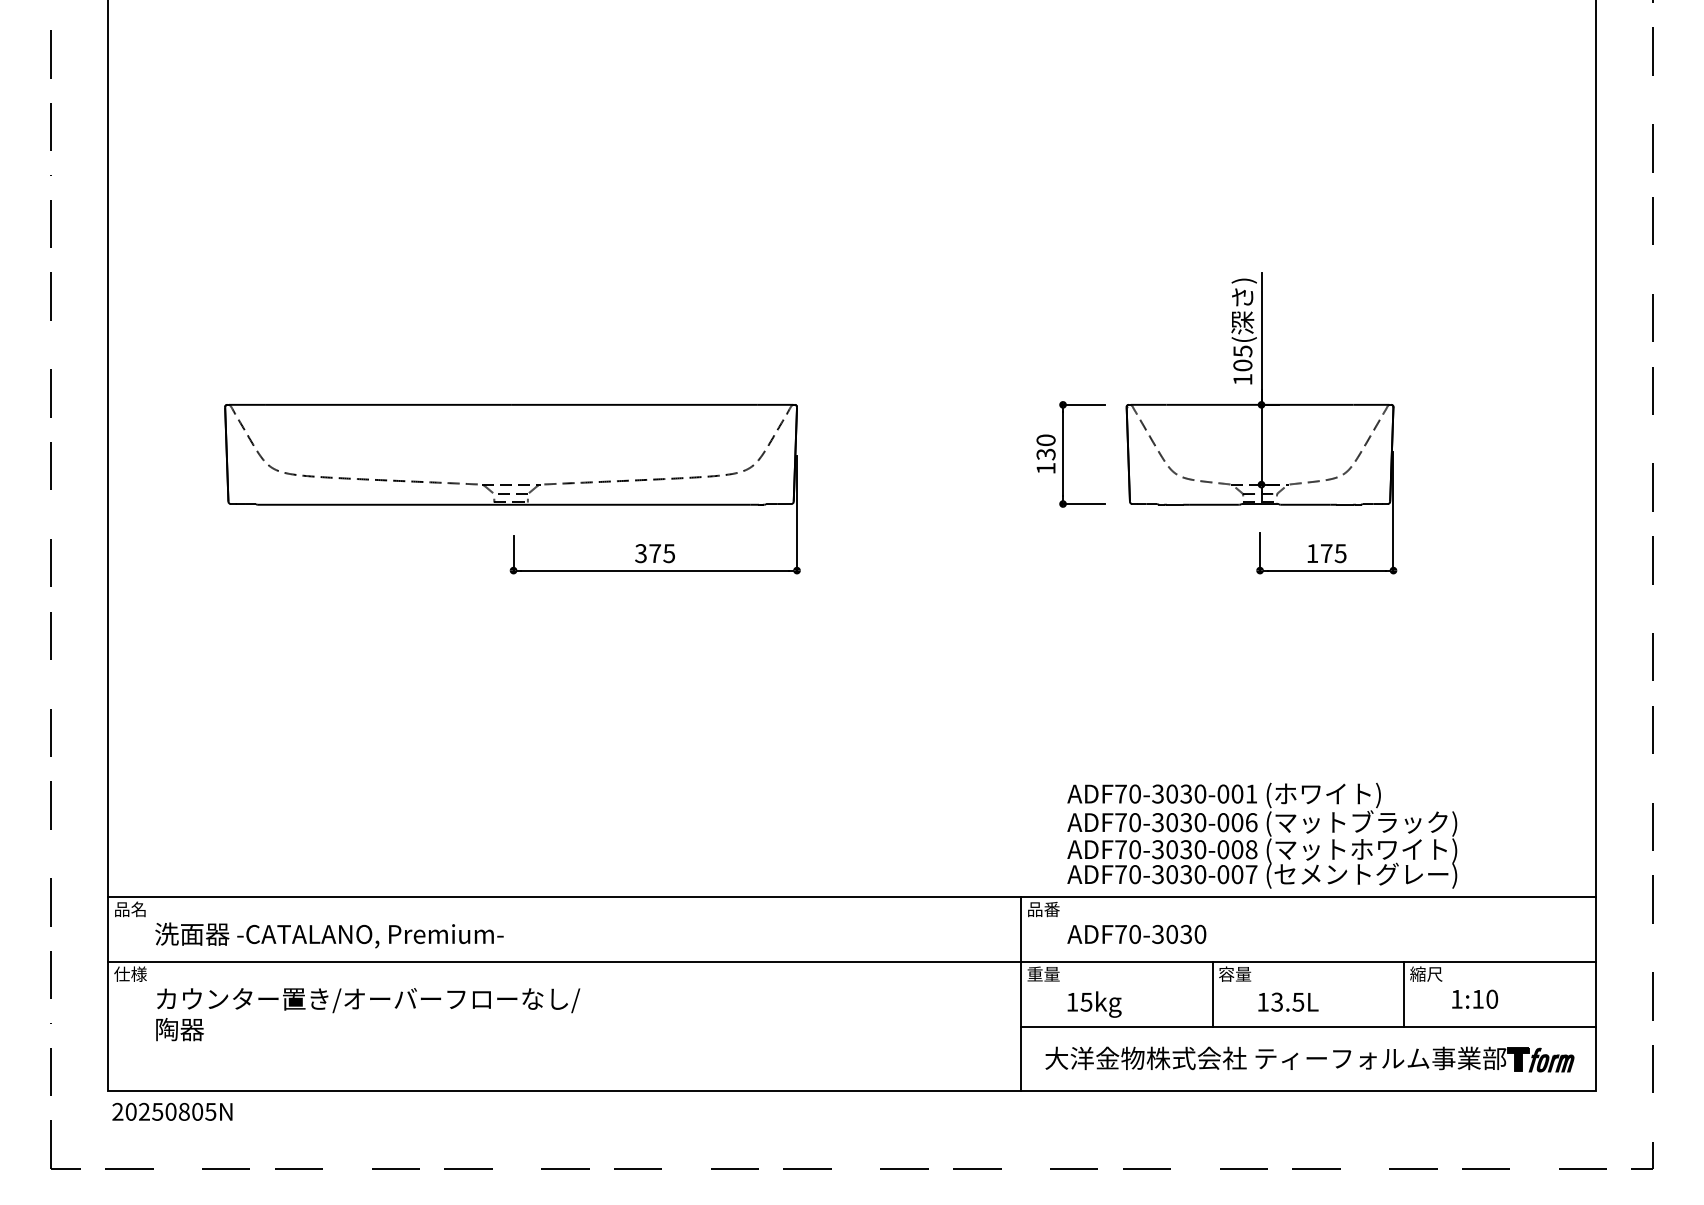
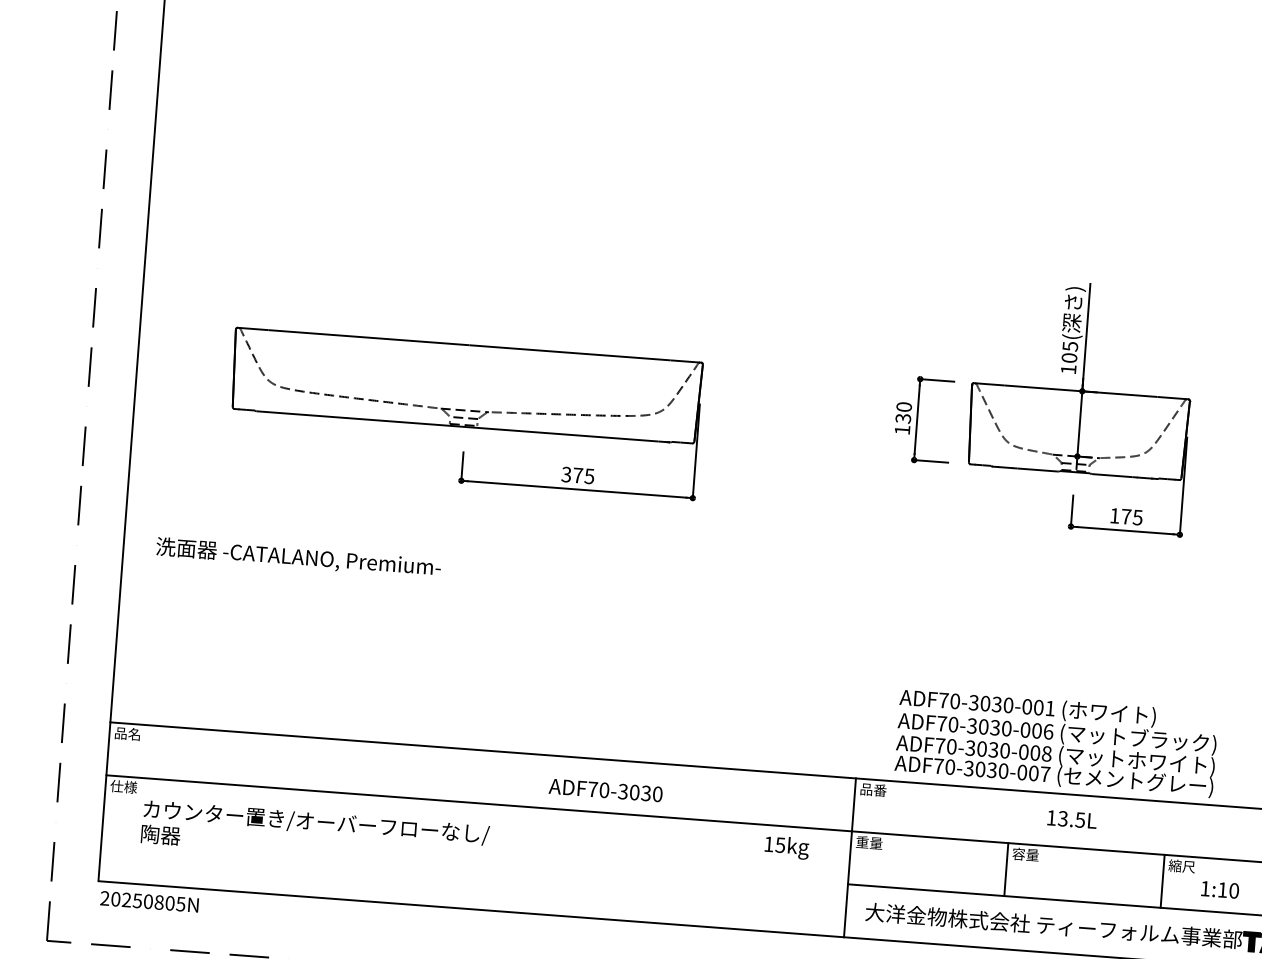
text: (1136, 934) -> (605, 790), moved
text: (329, 935) -> (298, 557), moved
text: (1288, 1001) -> (1072, 818), moved
text: (1094, 1004) -> (786, 847), moved

